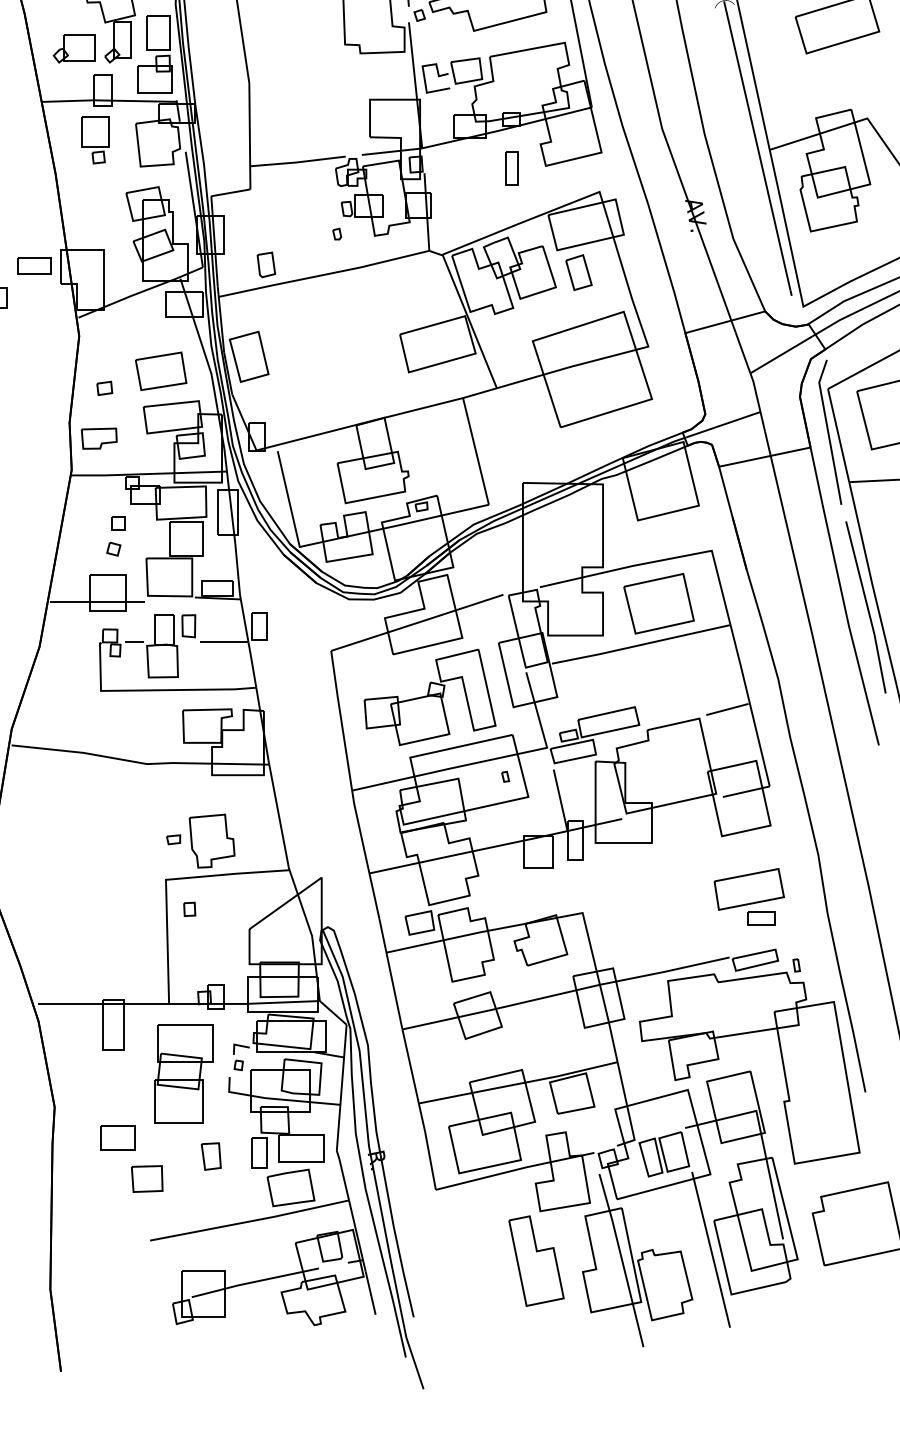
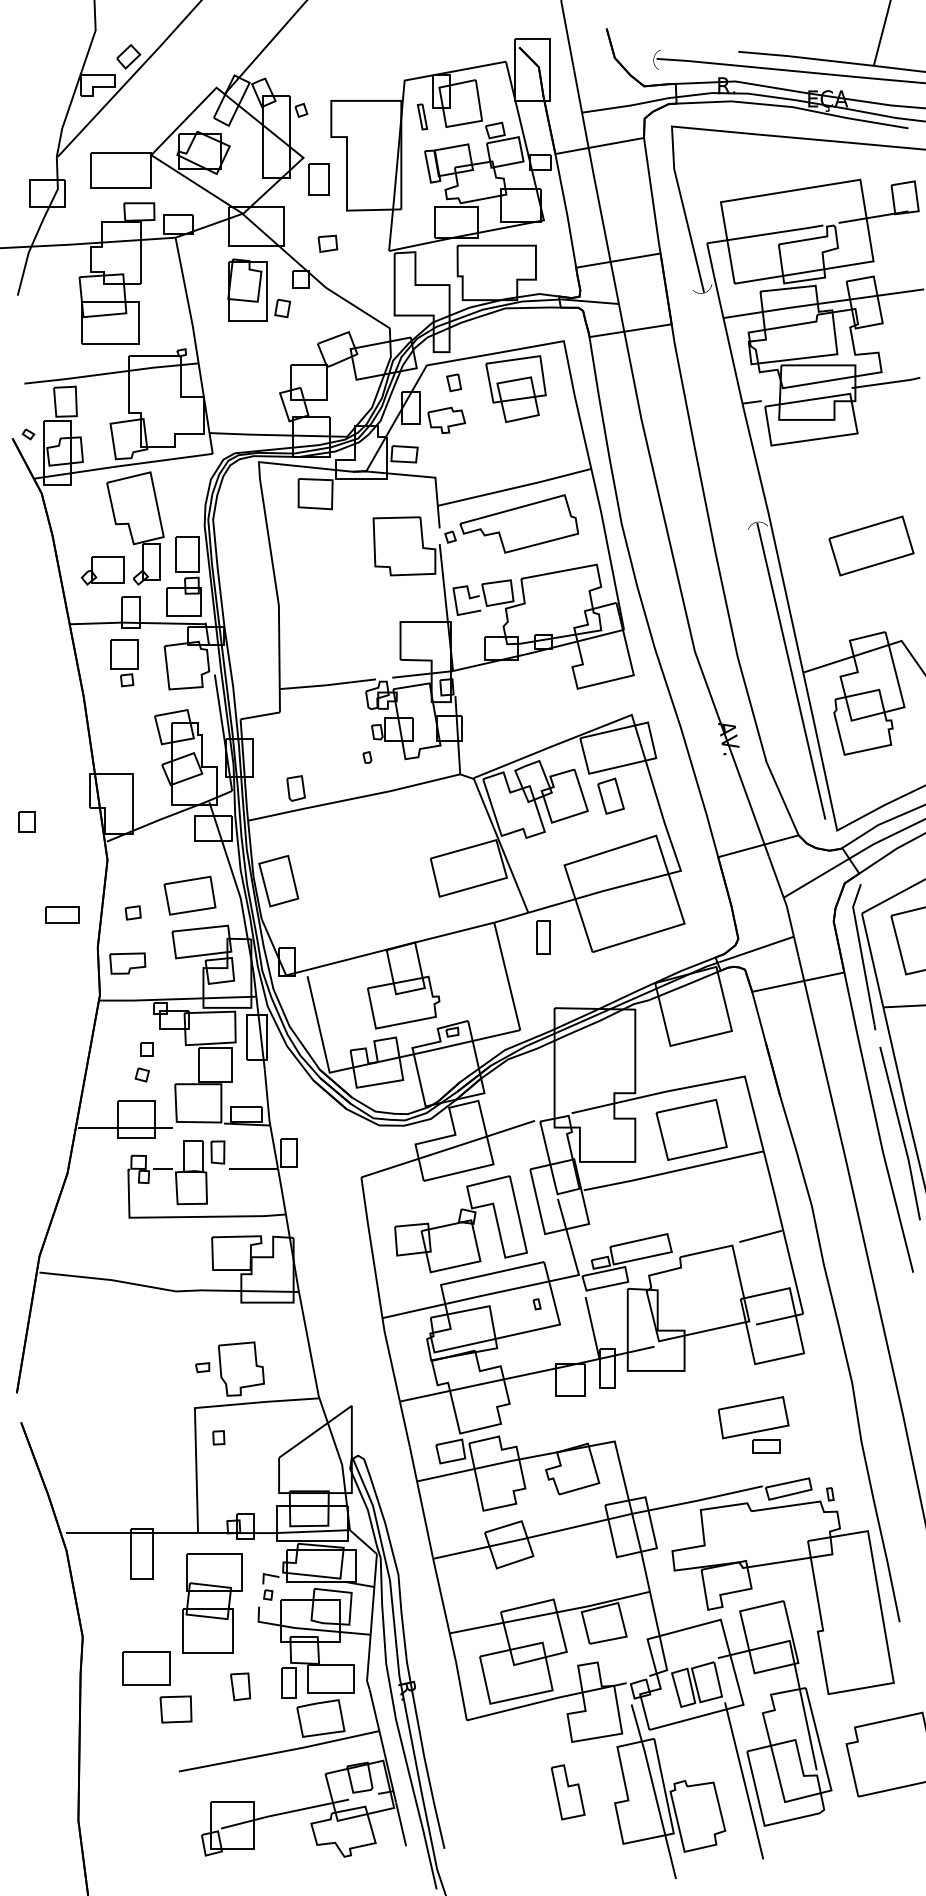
part: (511, 168) -> (543, 937), moved
part: (34, 264) -> (62, 914), moved
part: (749, 896) -> (753, 1424), moved
part: (117, 1138) -> (146, 1668), size x1.4
part: (535, 1261) -> (567, 1792), size x0.6

